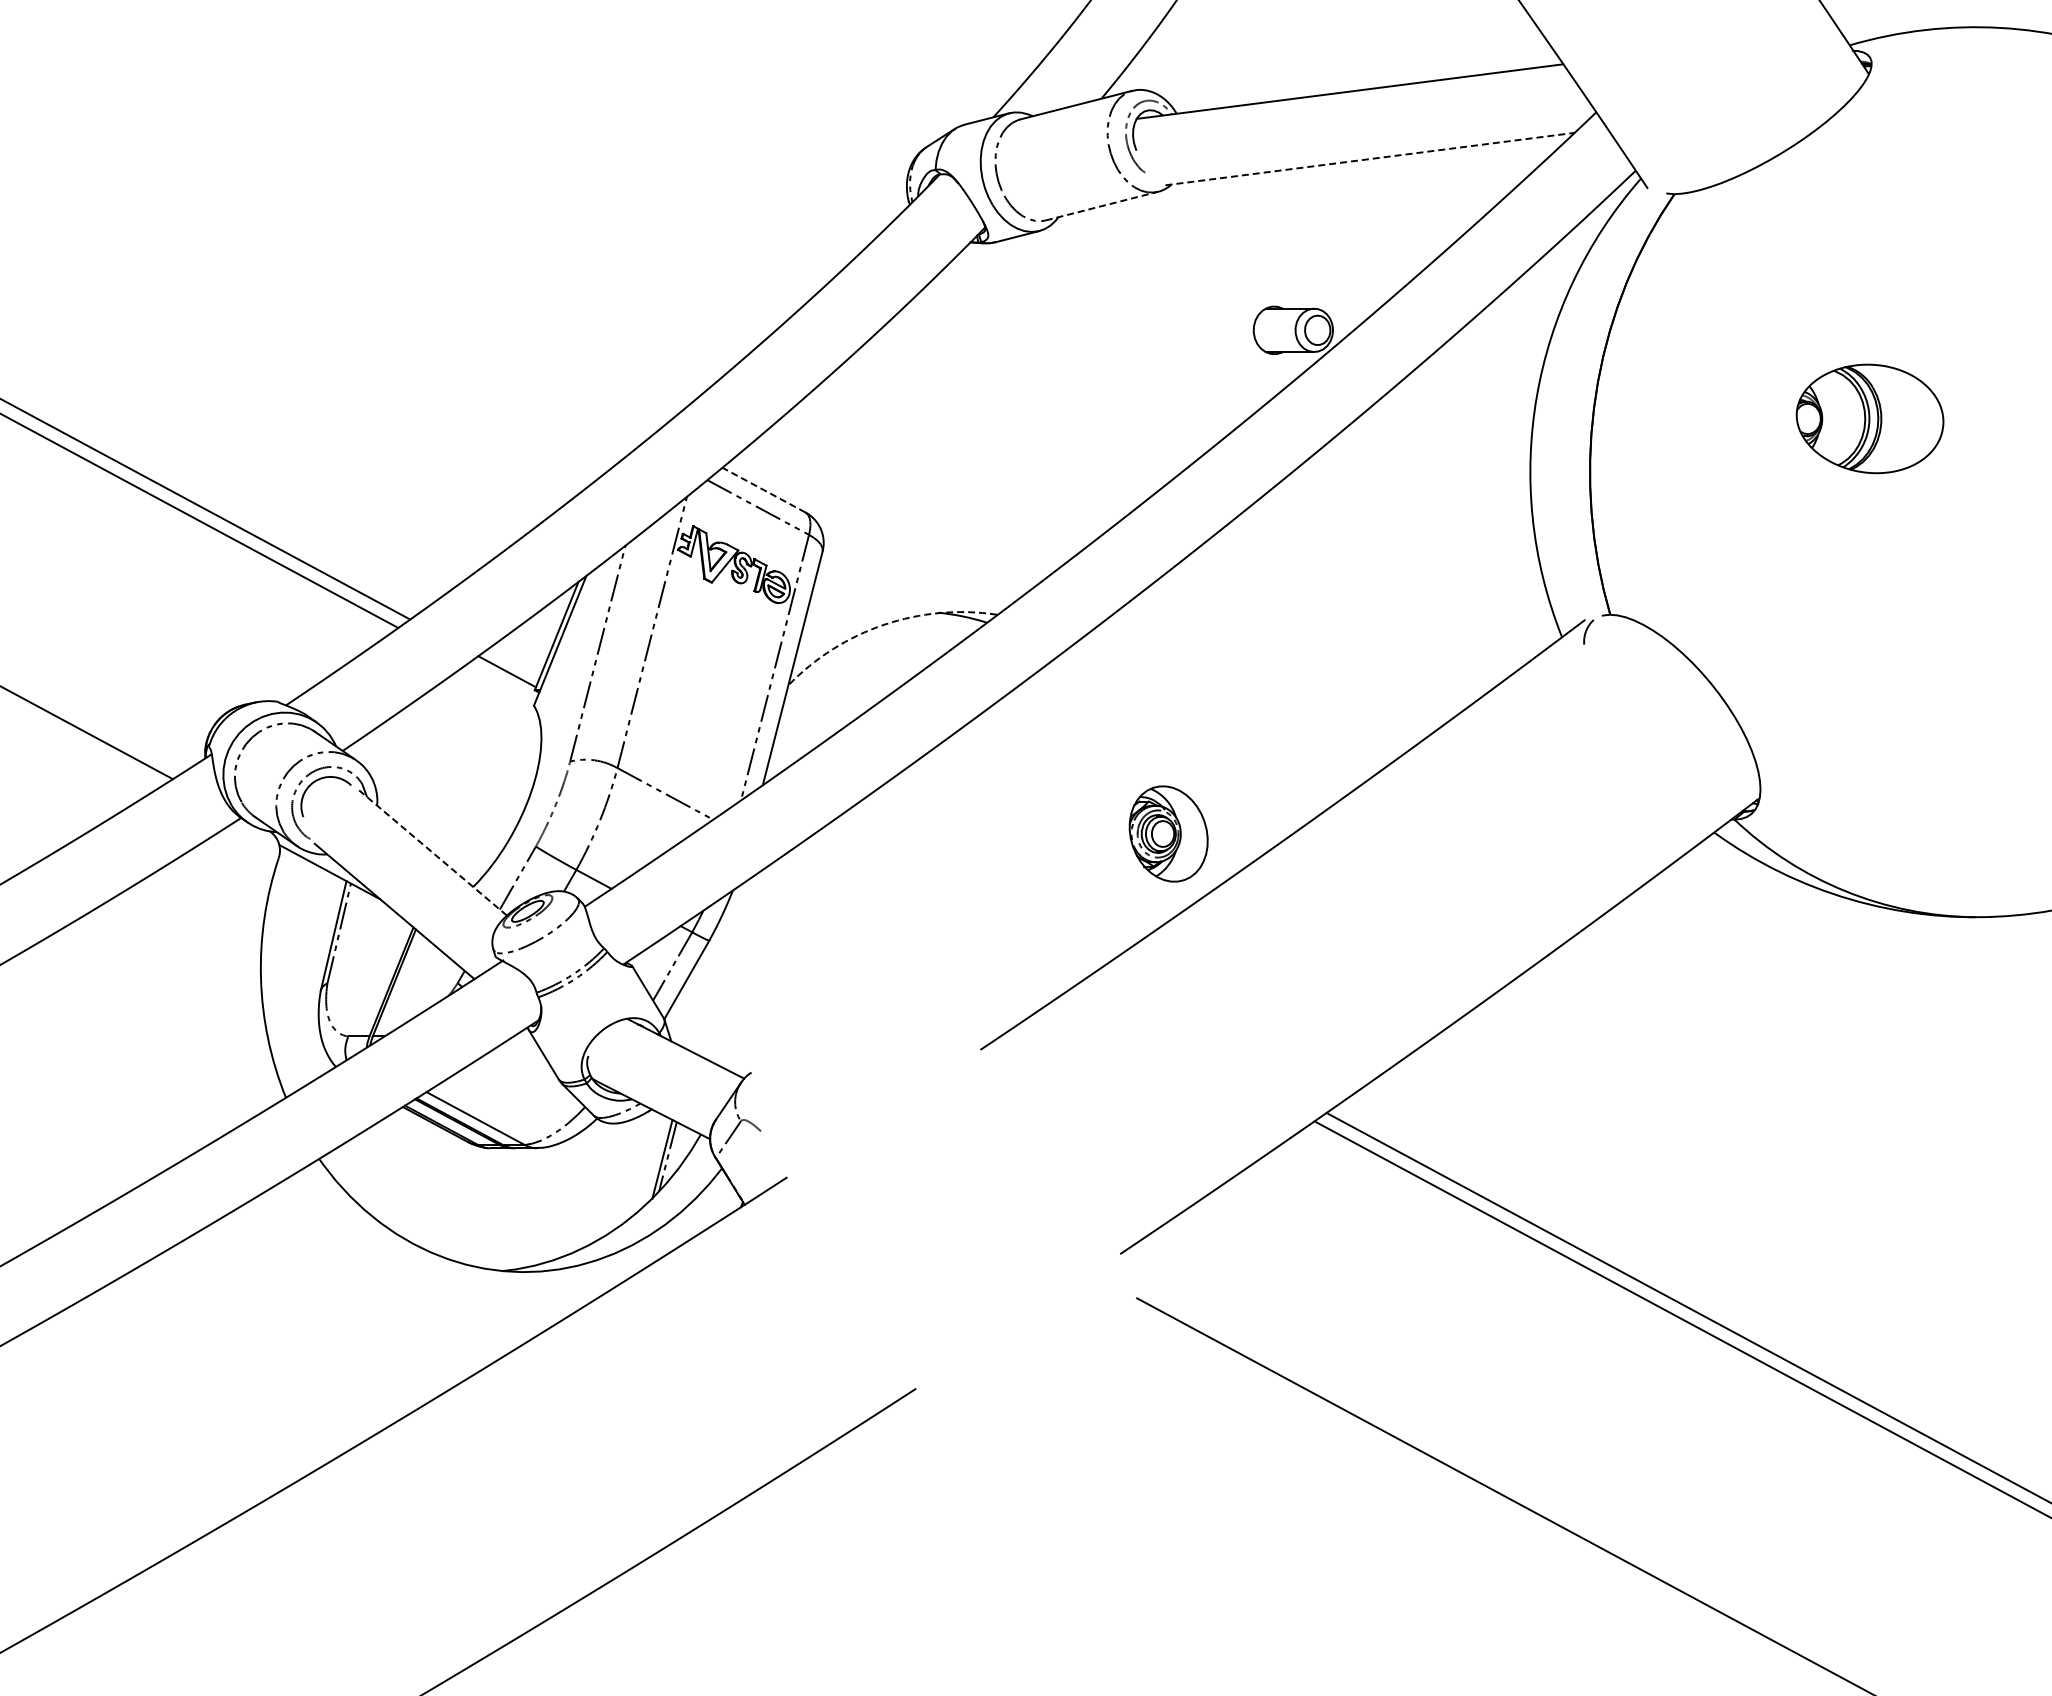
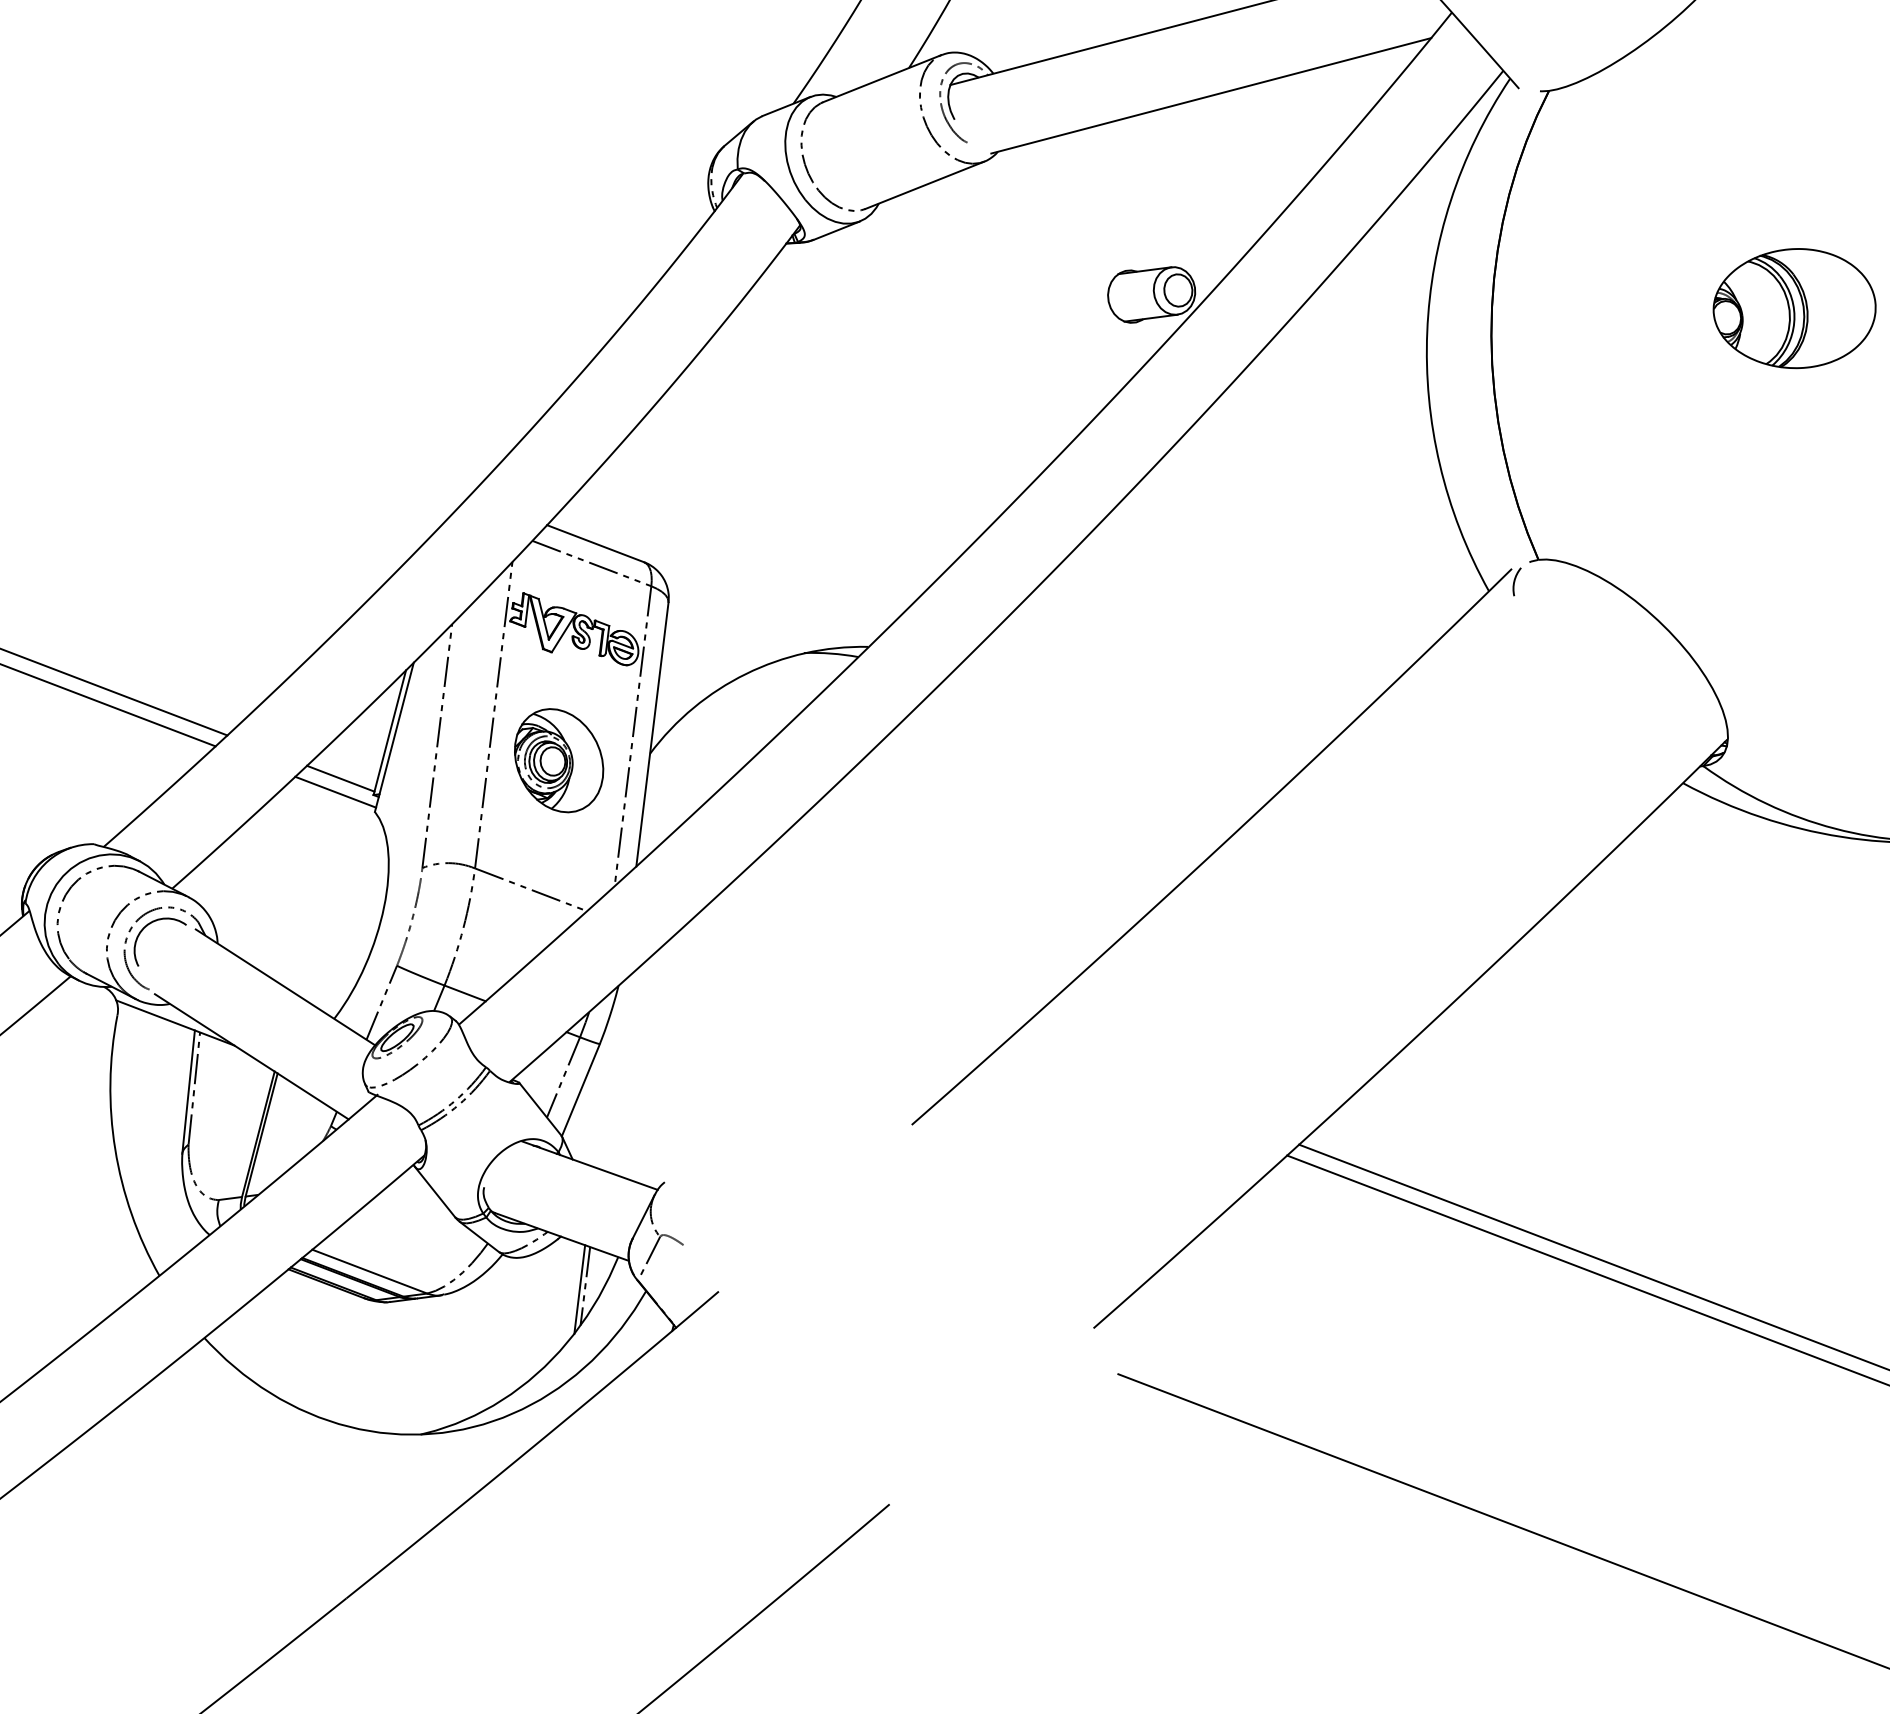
line: (1370, 159) -> (1211, 96), dashed -> solid
line: (1101, 206) -> (924, 185), dashed -> solid
line: (763, 489) -> (595, 543), dashed -> solid
arc: (884, 624) -> (746, 673), dashed -> solid
line: (500, 682) -> (334, 791), added
part: (1168, 833) -> (558, 760), moved
line: (433, 852) -> (285, 986), dashed -> solid

